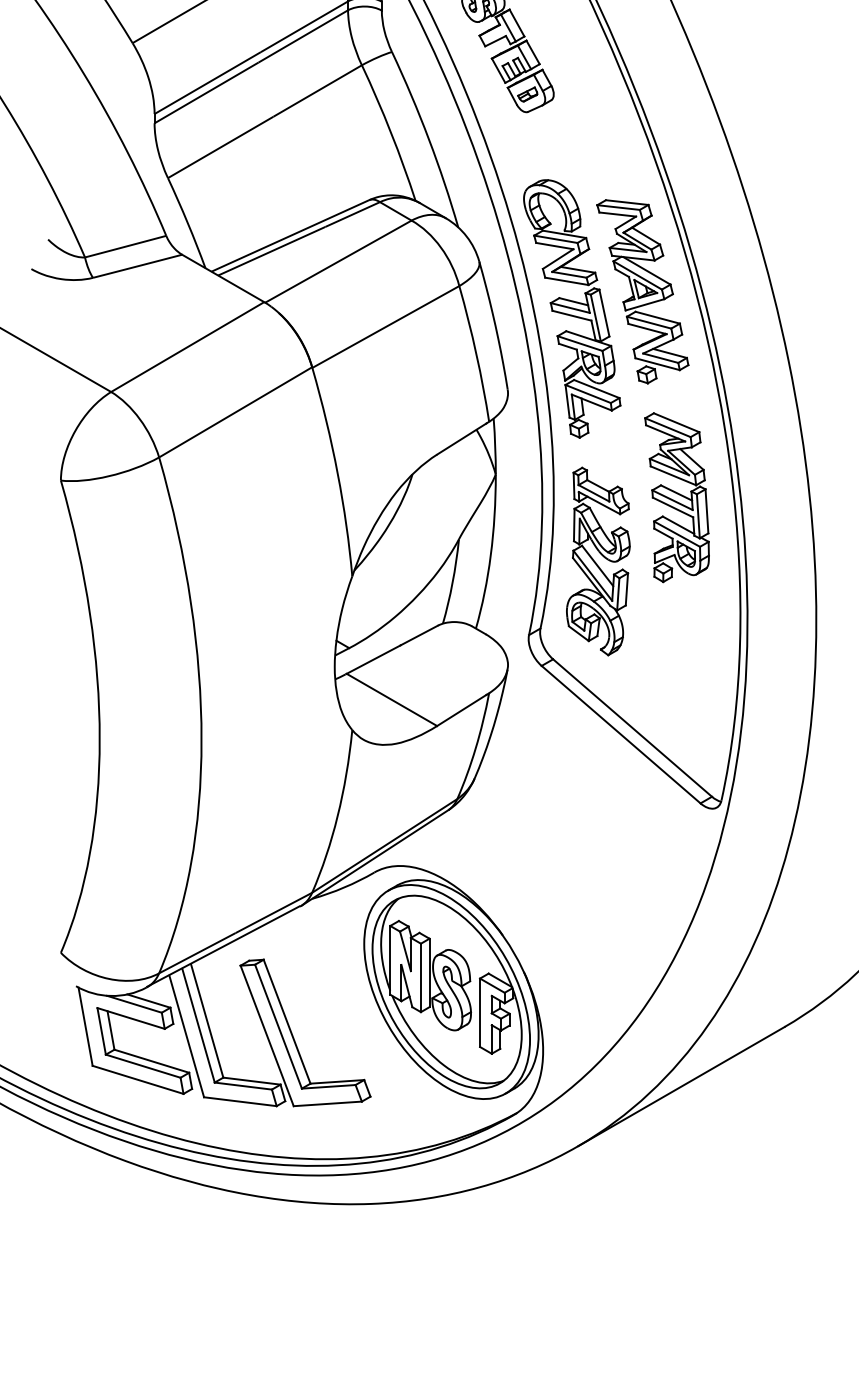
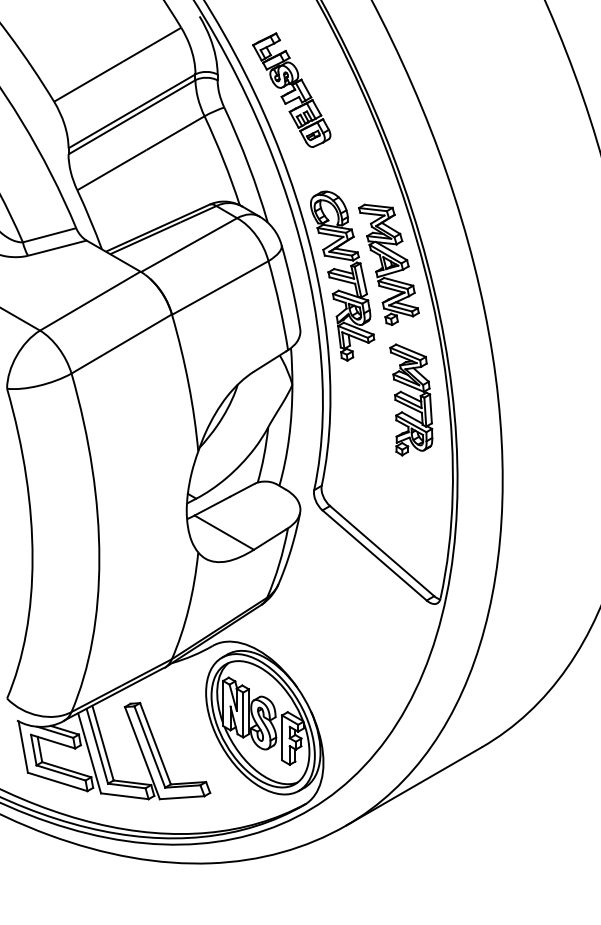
part: (598, 560) -> (359, 441), removed

